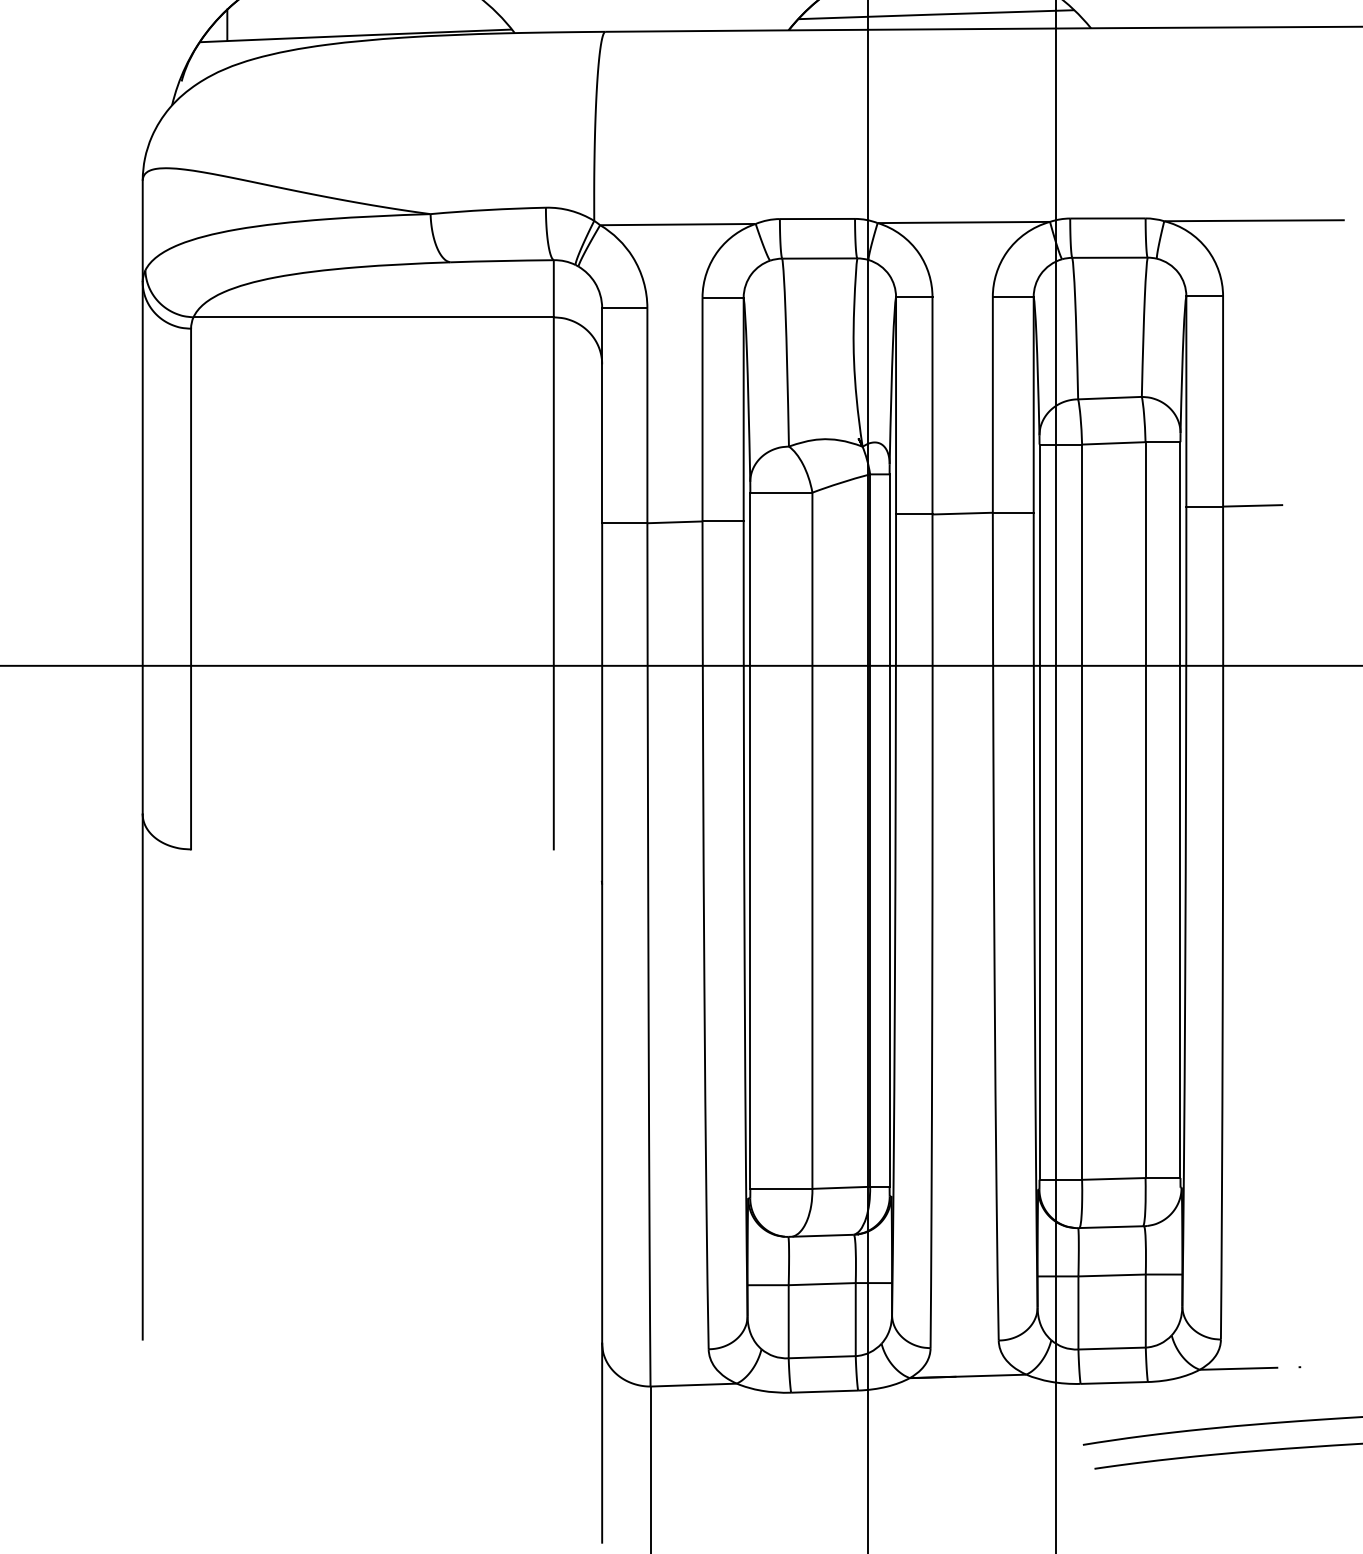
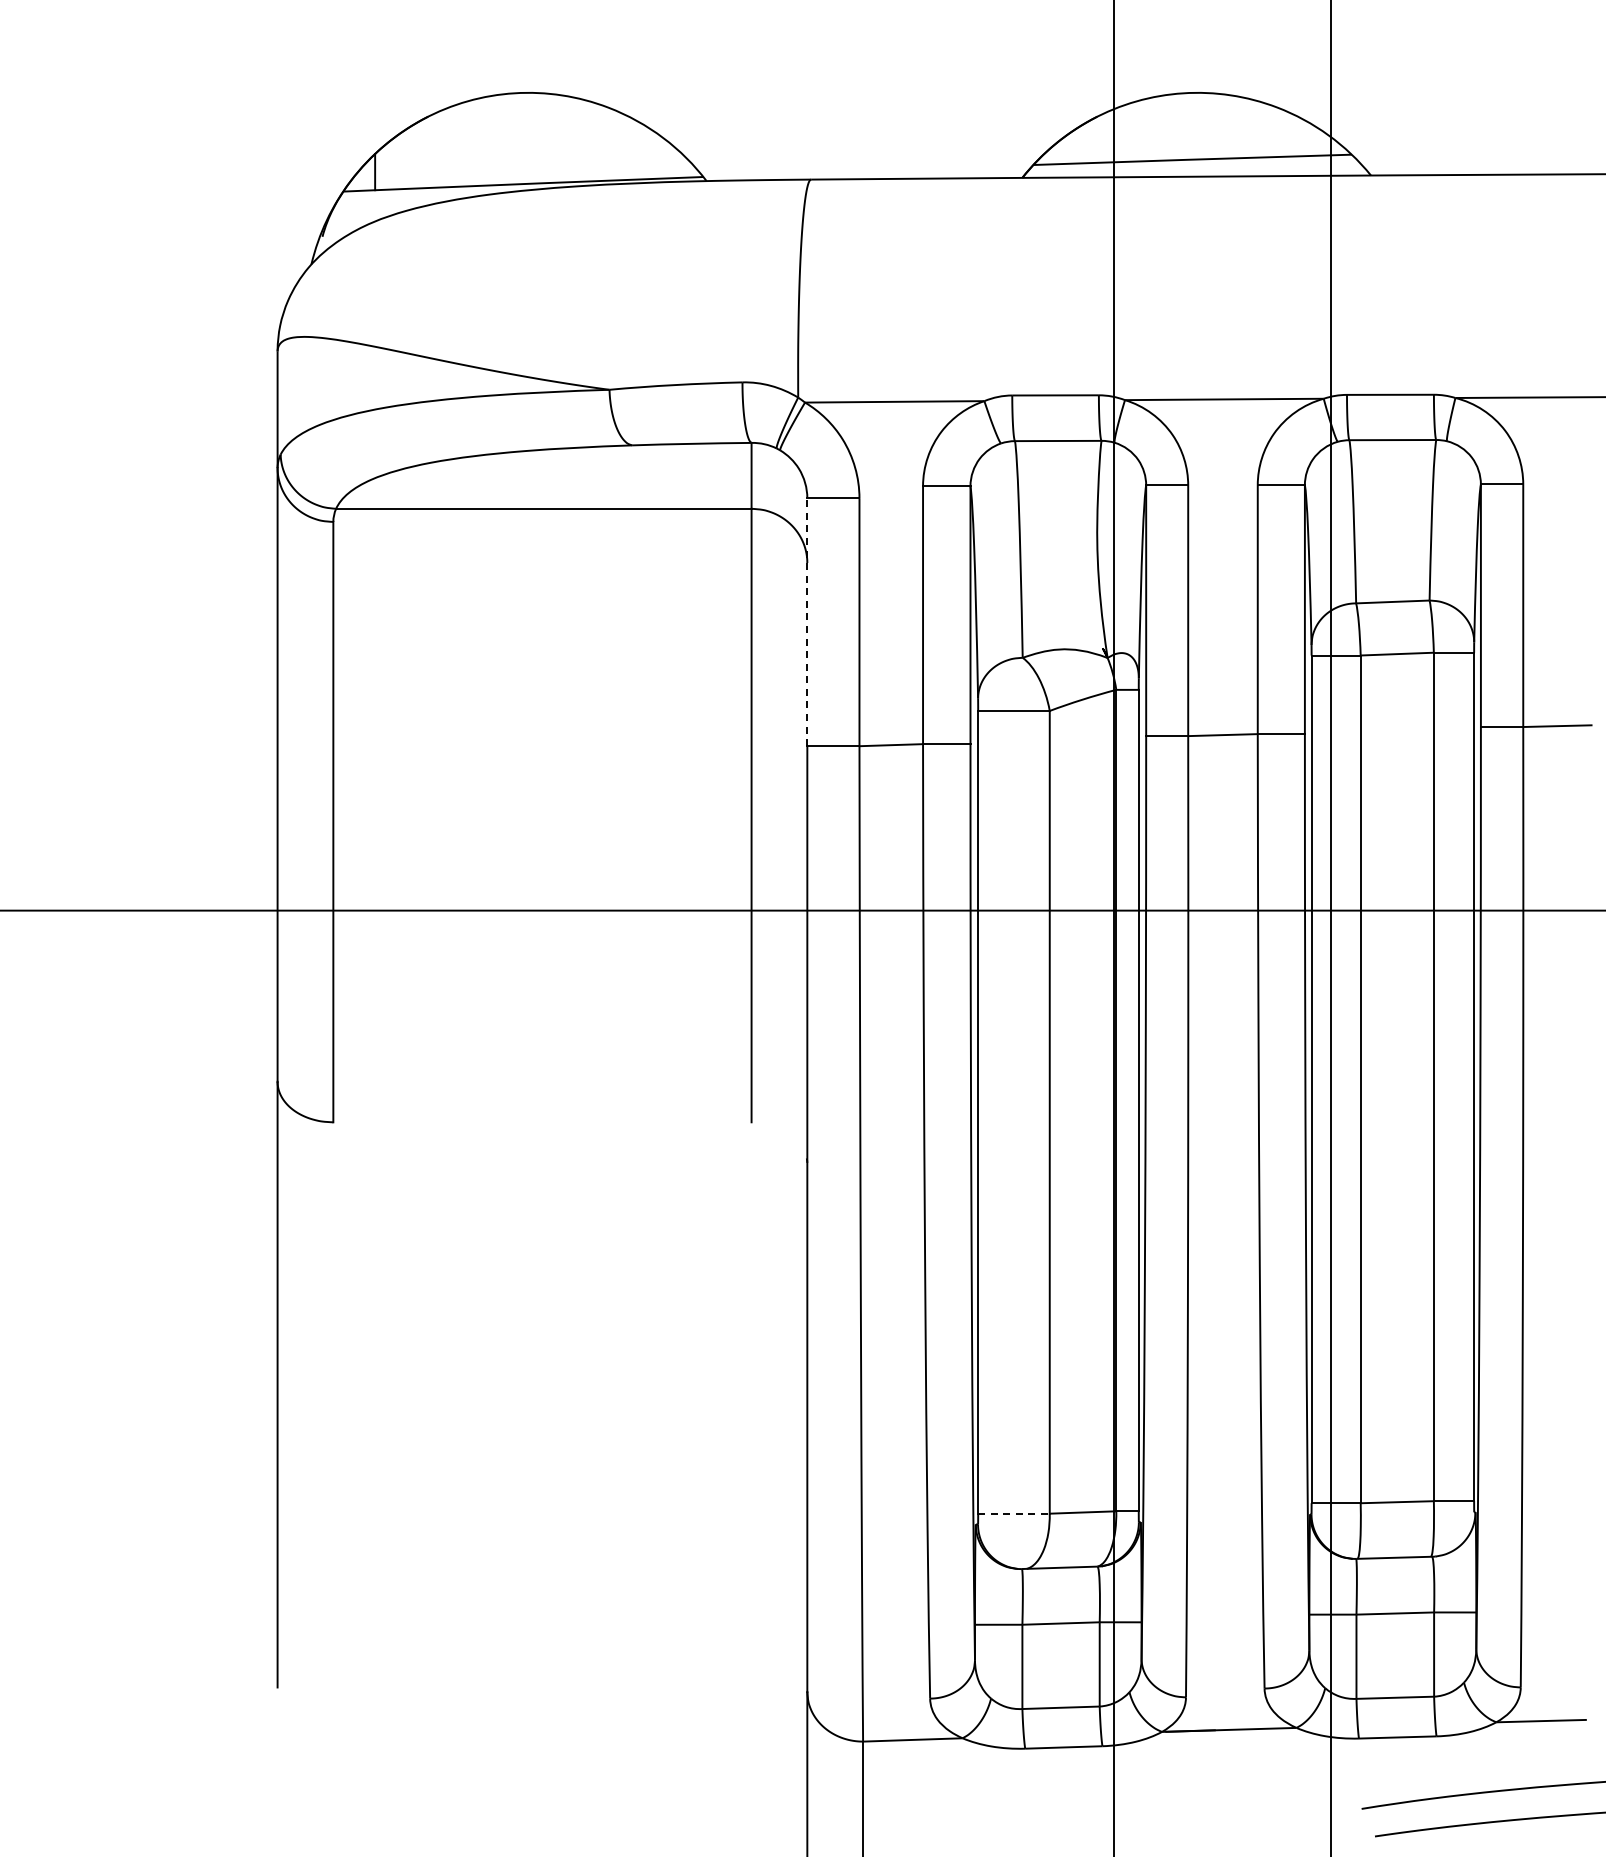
line: (602, 415) -> (807, 622), solid -> dashed
line: (780, 1188) -> (1013, 1513), solid -> dashed

